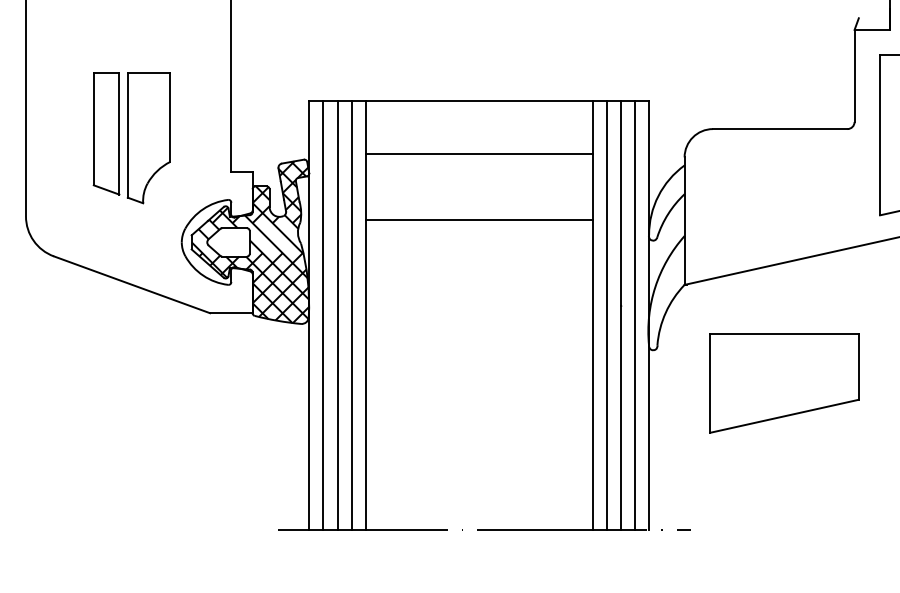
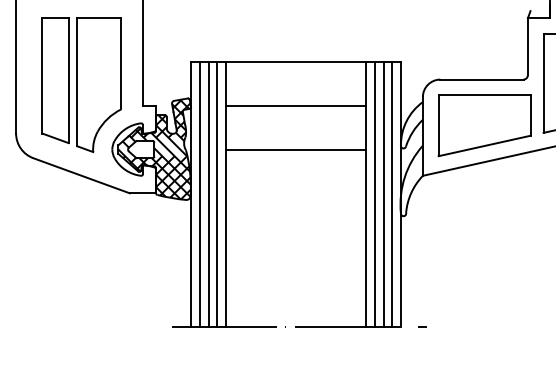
part: (131, 138) -> (81, 85), size x1.67
line: (479, 153) -> (296, 105), moved
line: (479, 219) -> (296, 149), moved
part: (784, 383) -> (484, 125), moved

